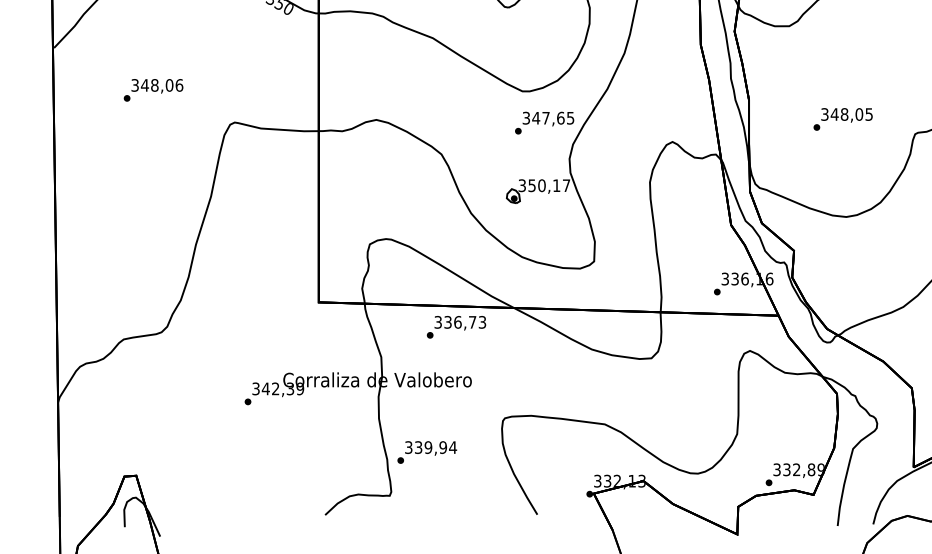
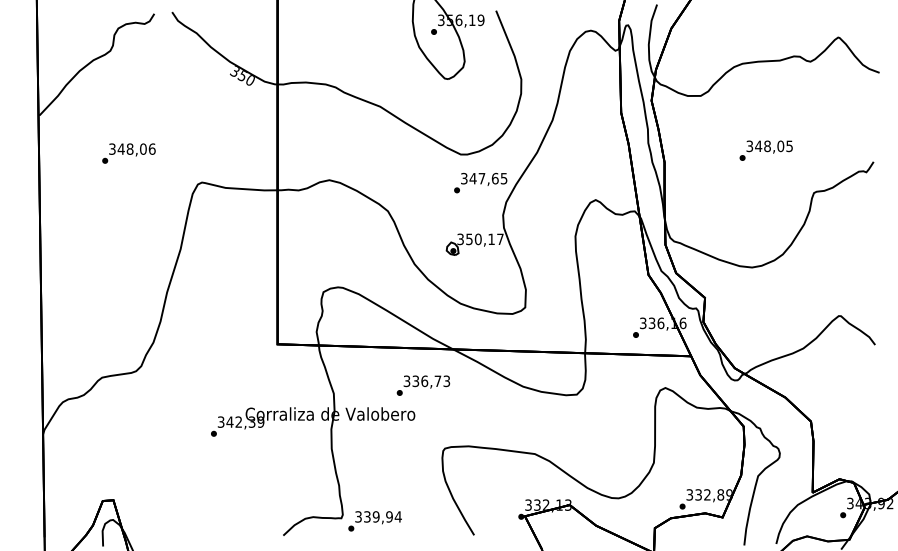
text: (842, 119) -> (765, 150), moved
text: (456, 327) -> (423, 385), moved
text: (426, 452) -> (374, 521), moved

